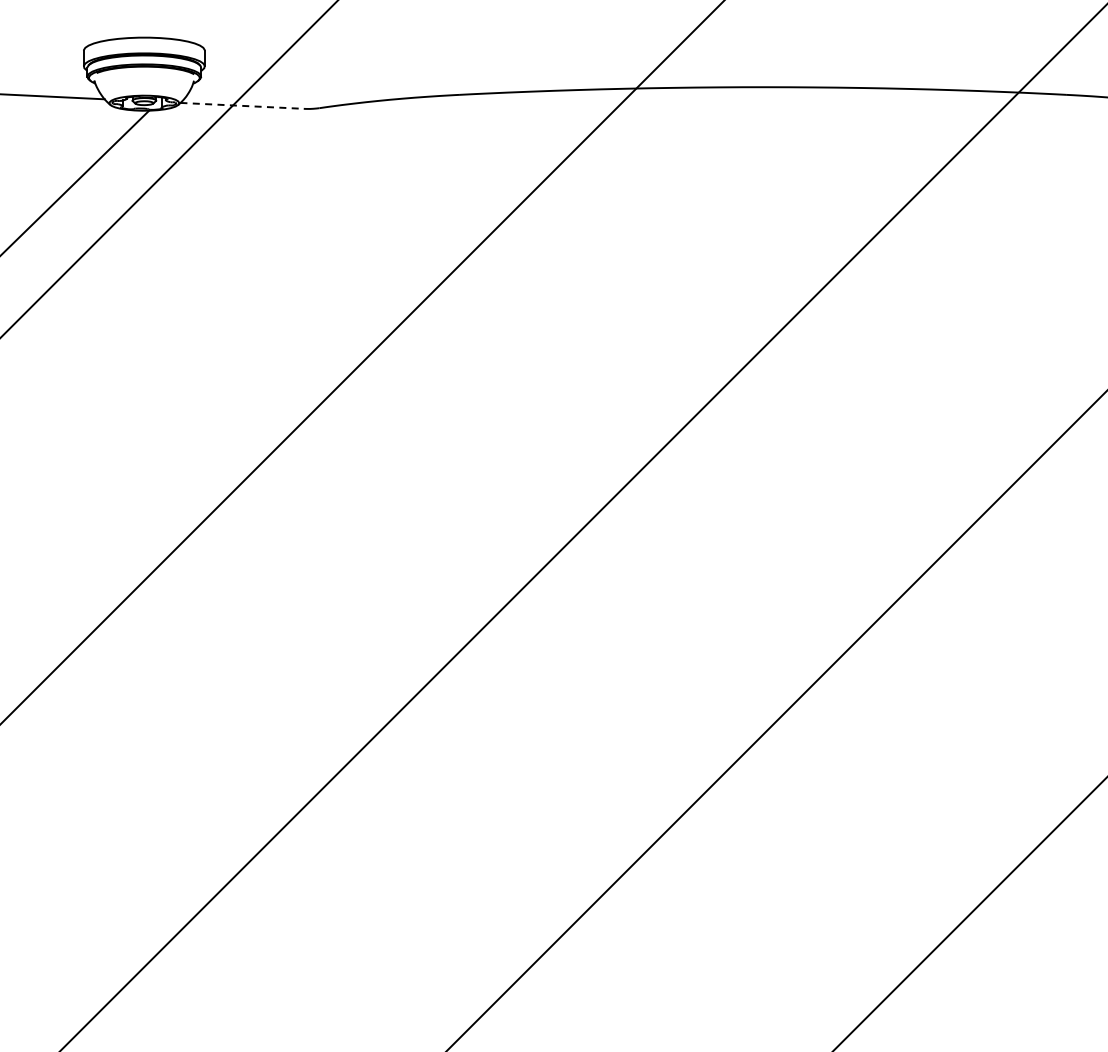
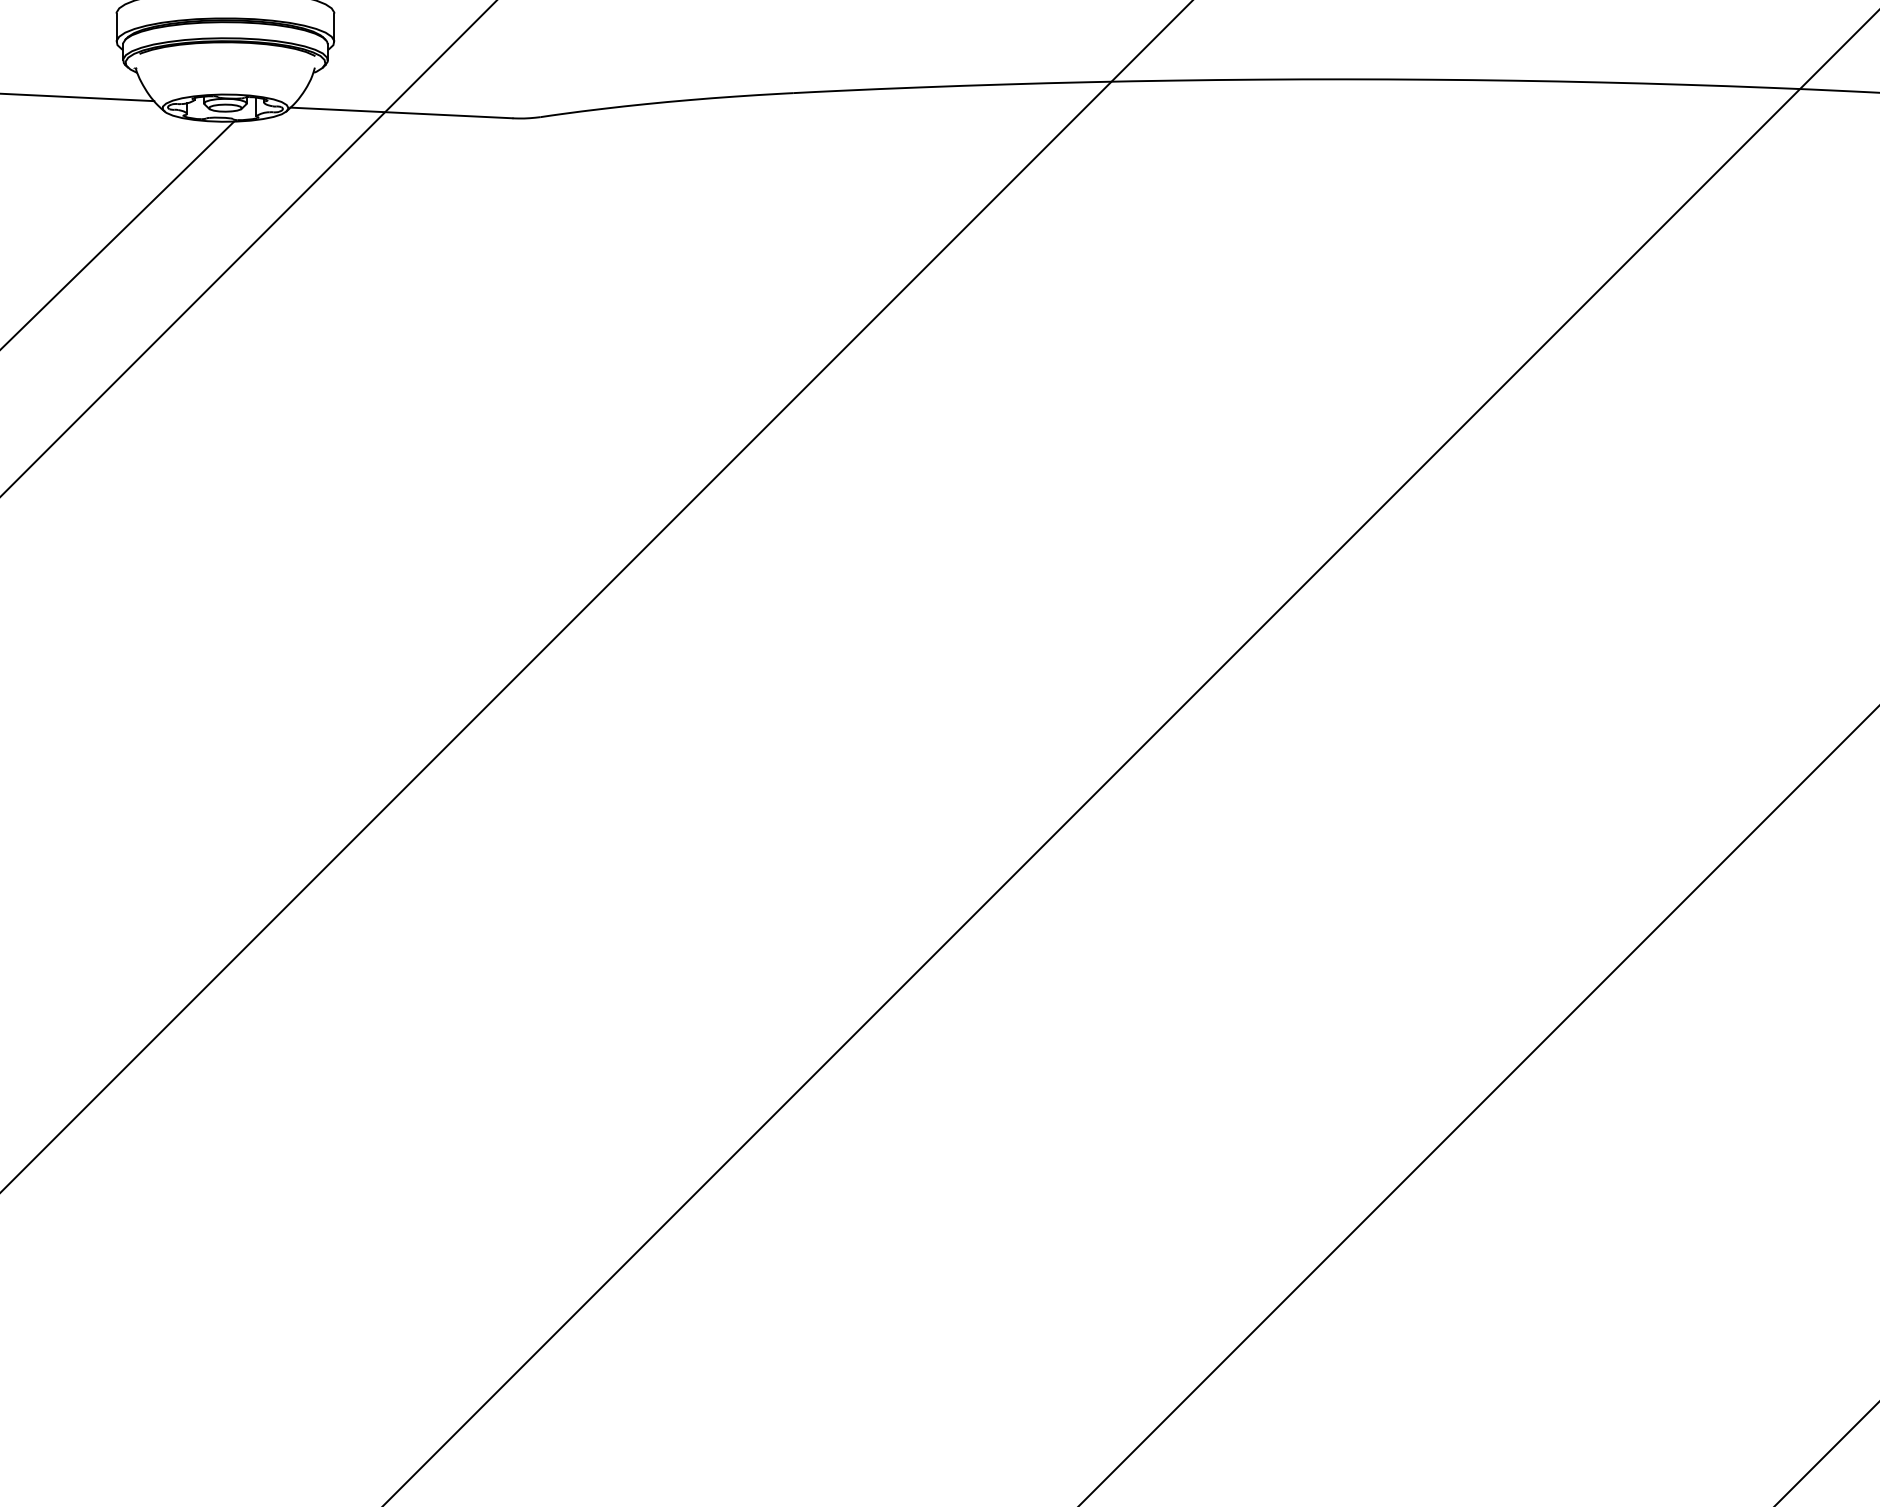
line: (242, 105) -> (402, 112), dashed -> solid

